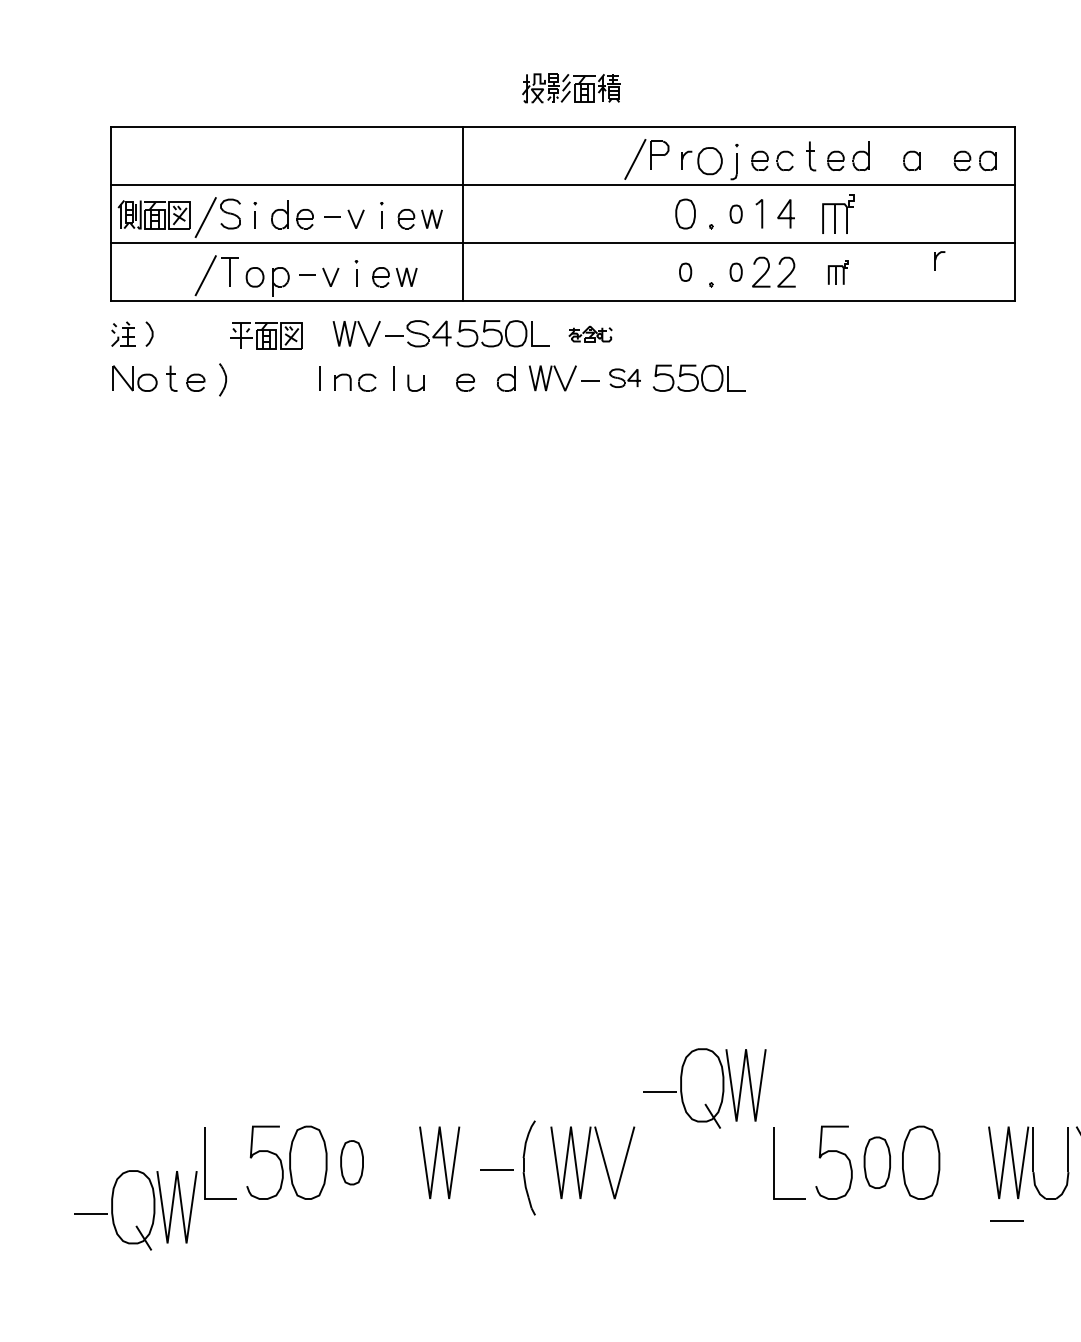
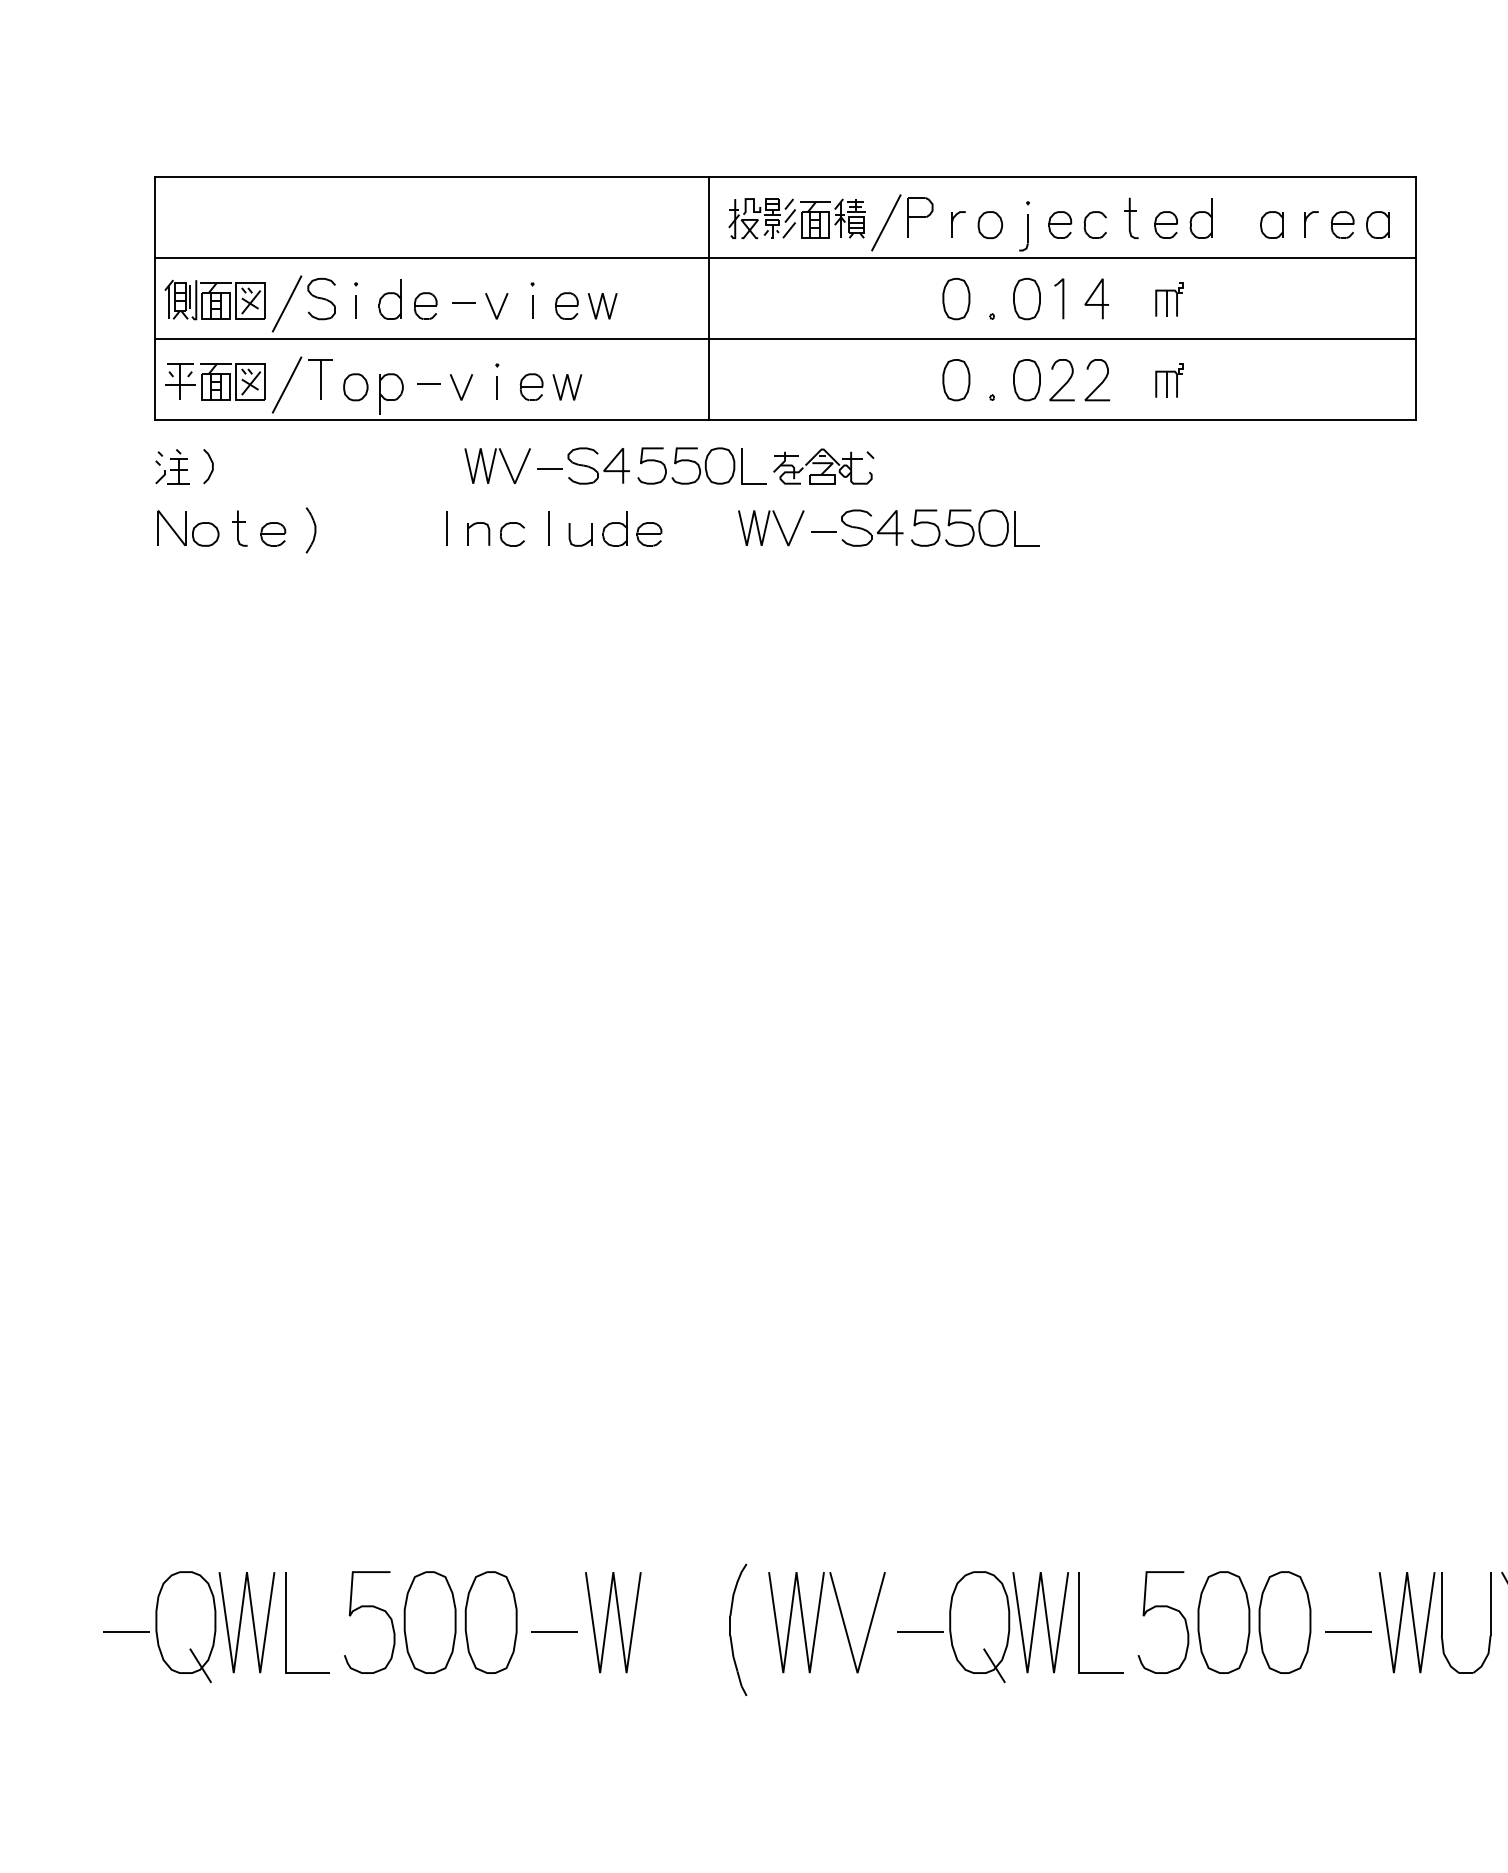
part: (570, 88) -> (796, 218), moved
part: (709, 160) -> (989, 224), size x0.71
line: (462, 213) -> (708, 298), moved
part: (735, 214) -> (1026, 299), size x1.67
part: (838, 214) -> (1169, 299), size x0.62
part: (940, 260) -> (1311, 224), moved
part: (685, 272) -> (956, 380), size x1.67
part: (735, 272) -> (1026, 380), size x1.67
part: (590, 334) -> (823, 466), size x1.67
part: (266, 335) -> (215, 381), moved
part: (625, 377) -> (872, 527), size x1.43
part: (505, 378) -> (614, 528), moved
part: (704, 1088) -> (982, 1627), moved
part: (351, 1162) -> (490, 1622), size x1.67
part: (877, 1162) -> (1223, 1622), size x1.43
line: (497, 1169) -> (554, 1631), moved
part: (135, 1210) -> (189, 1627), moved
line: (1007, 1220) -> (1348, 1631), moved

